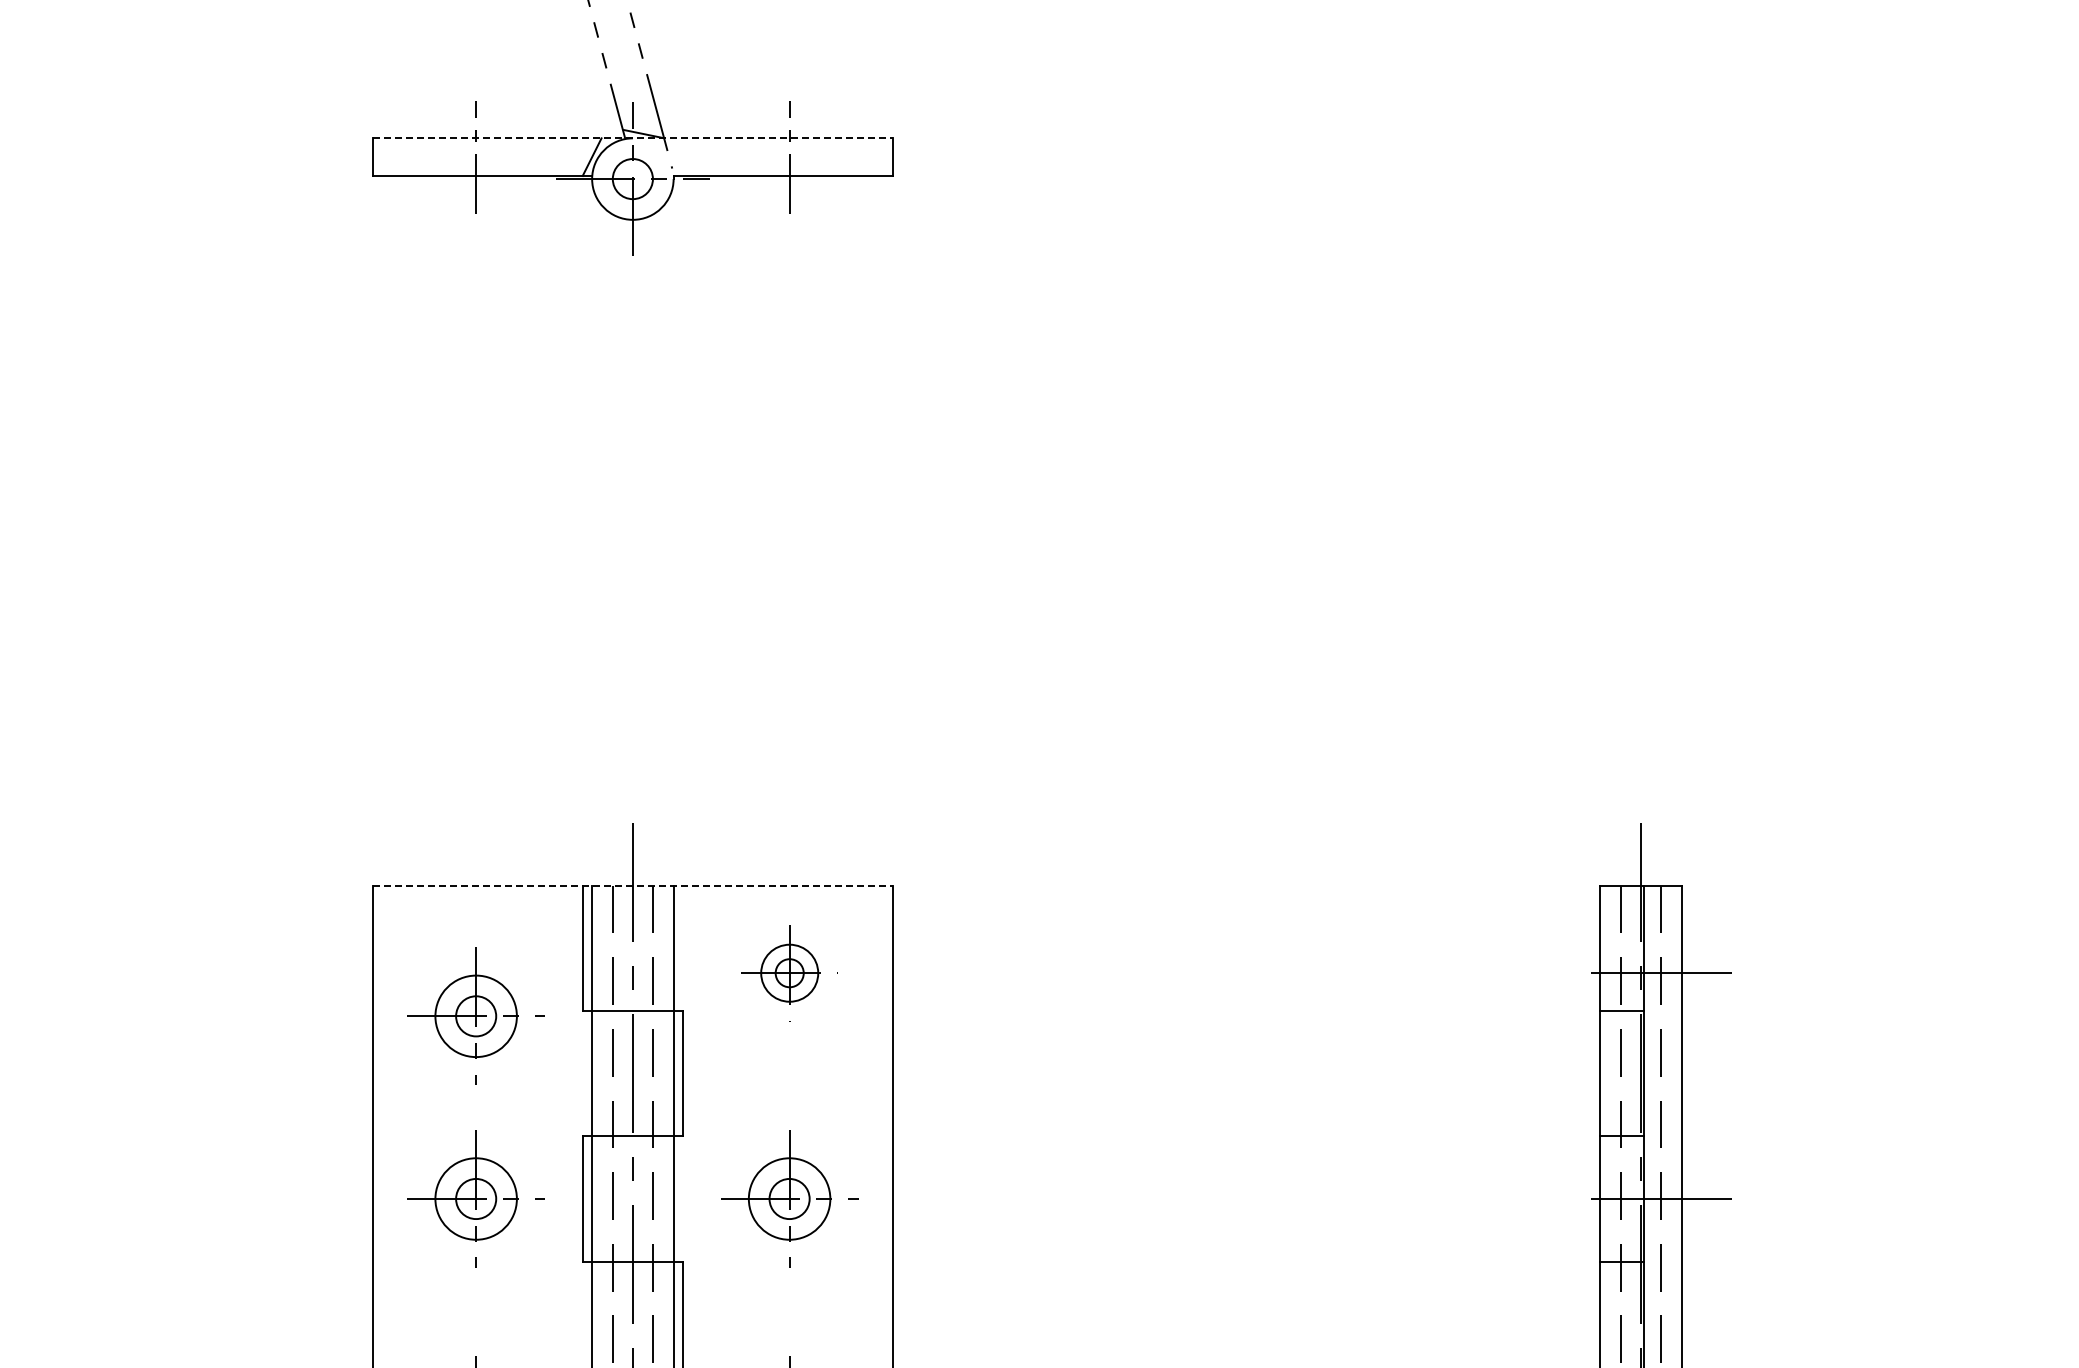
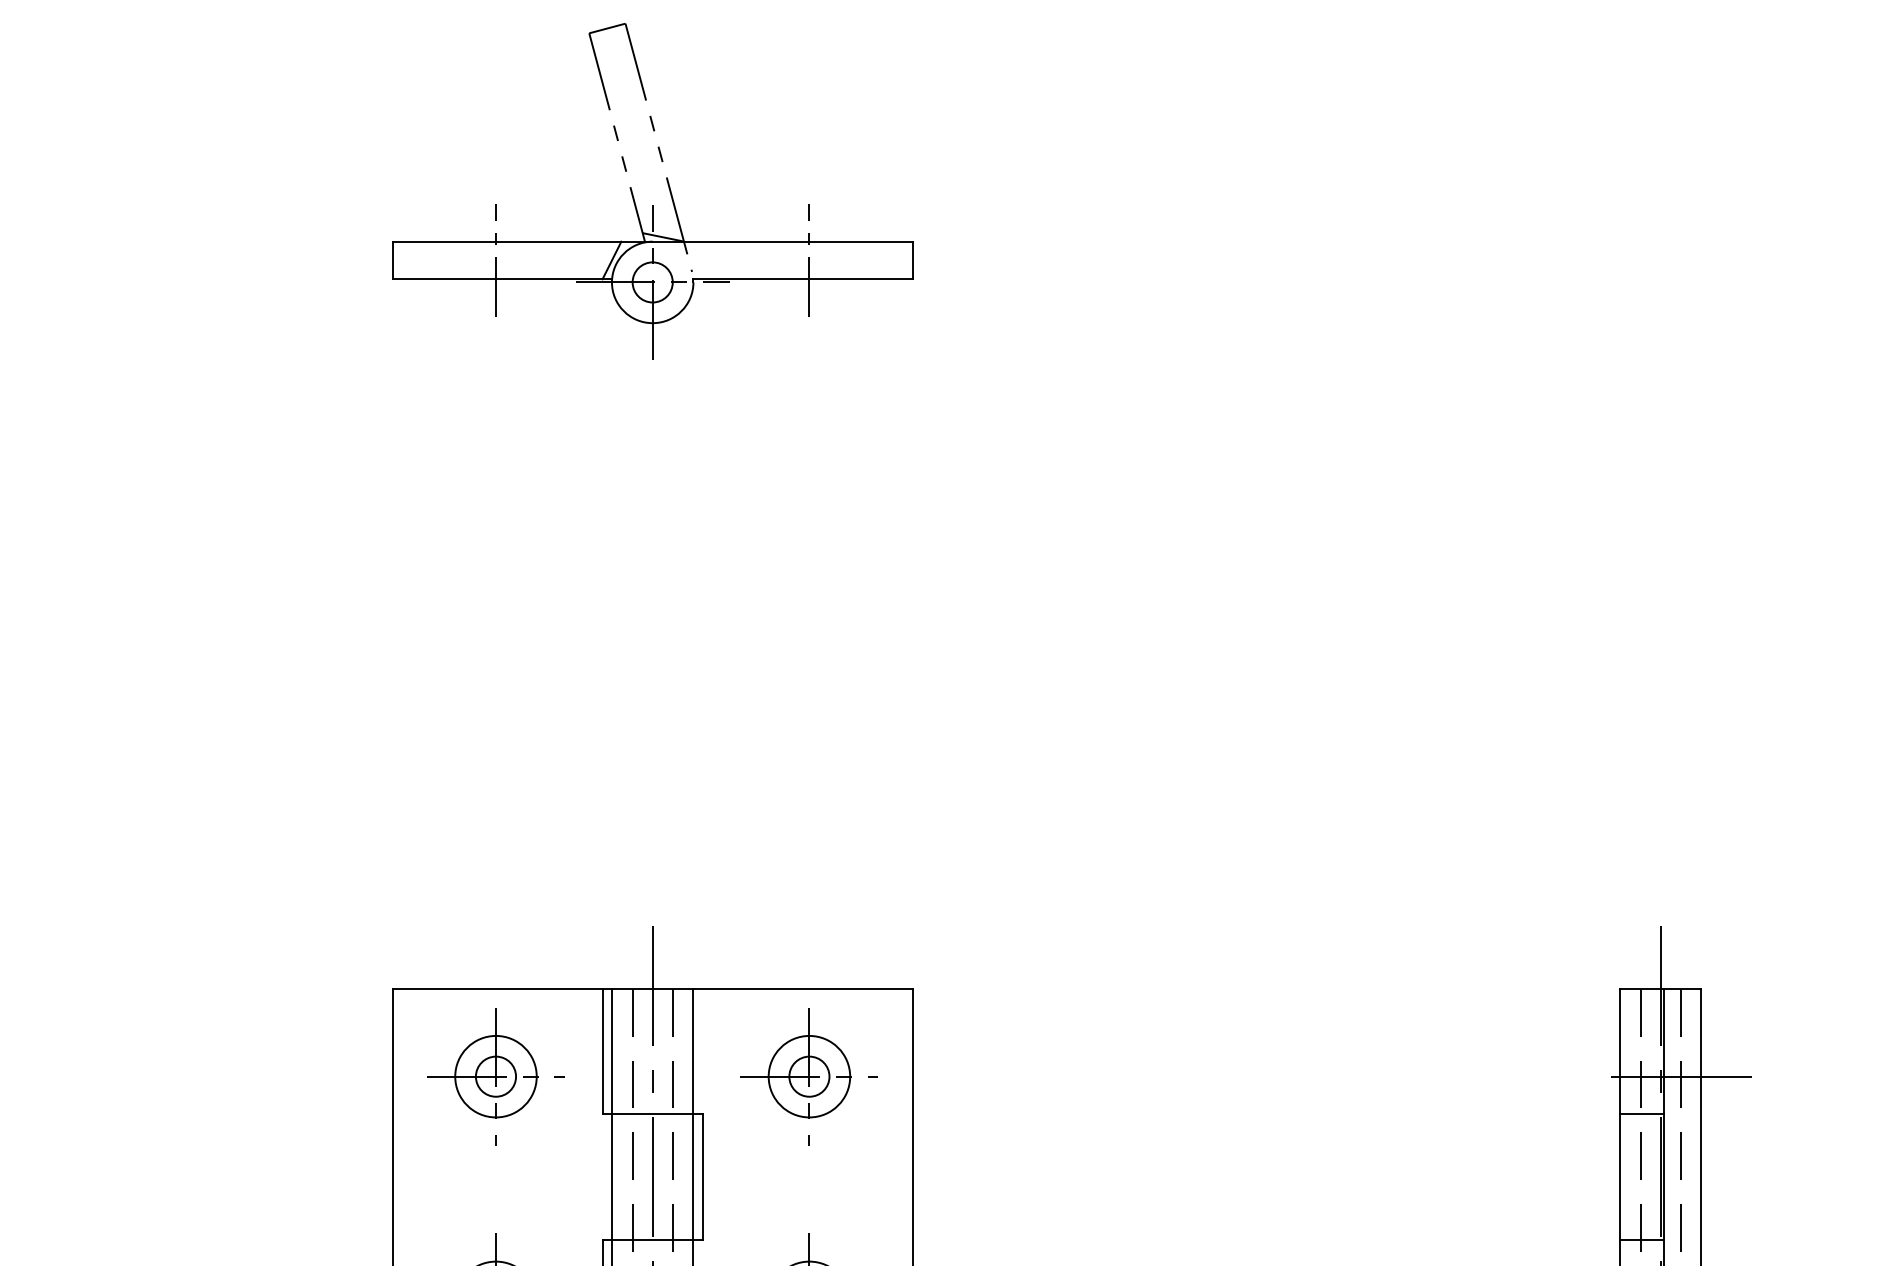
line: (633, 138) -> (653, 241), dashed -> solid
line: (633, 885) -> (653, 988), dashed -> solid
part: (789, 972) -> (809, 1075), size x1.43
part: (475, 1015) -> (495, 1075), moved

